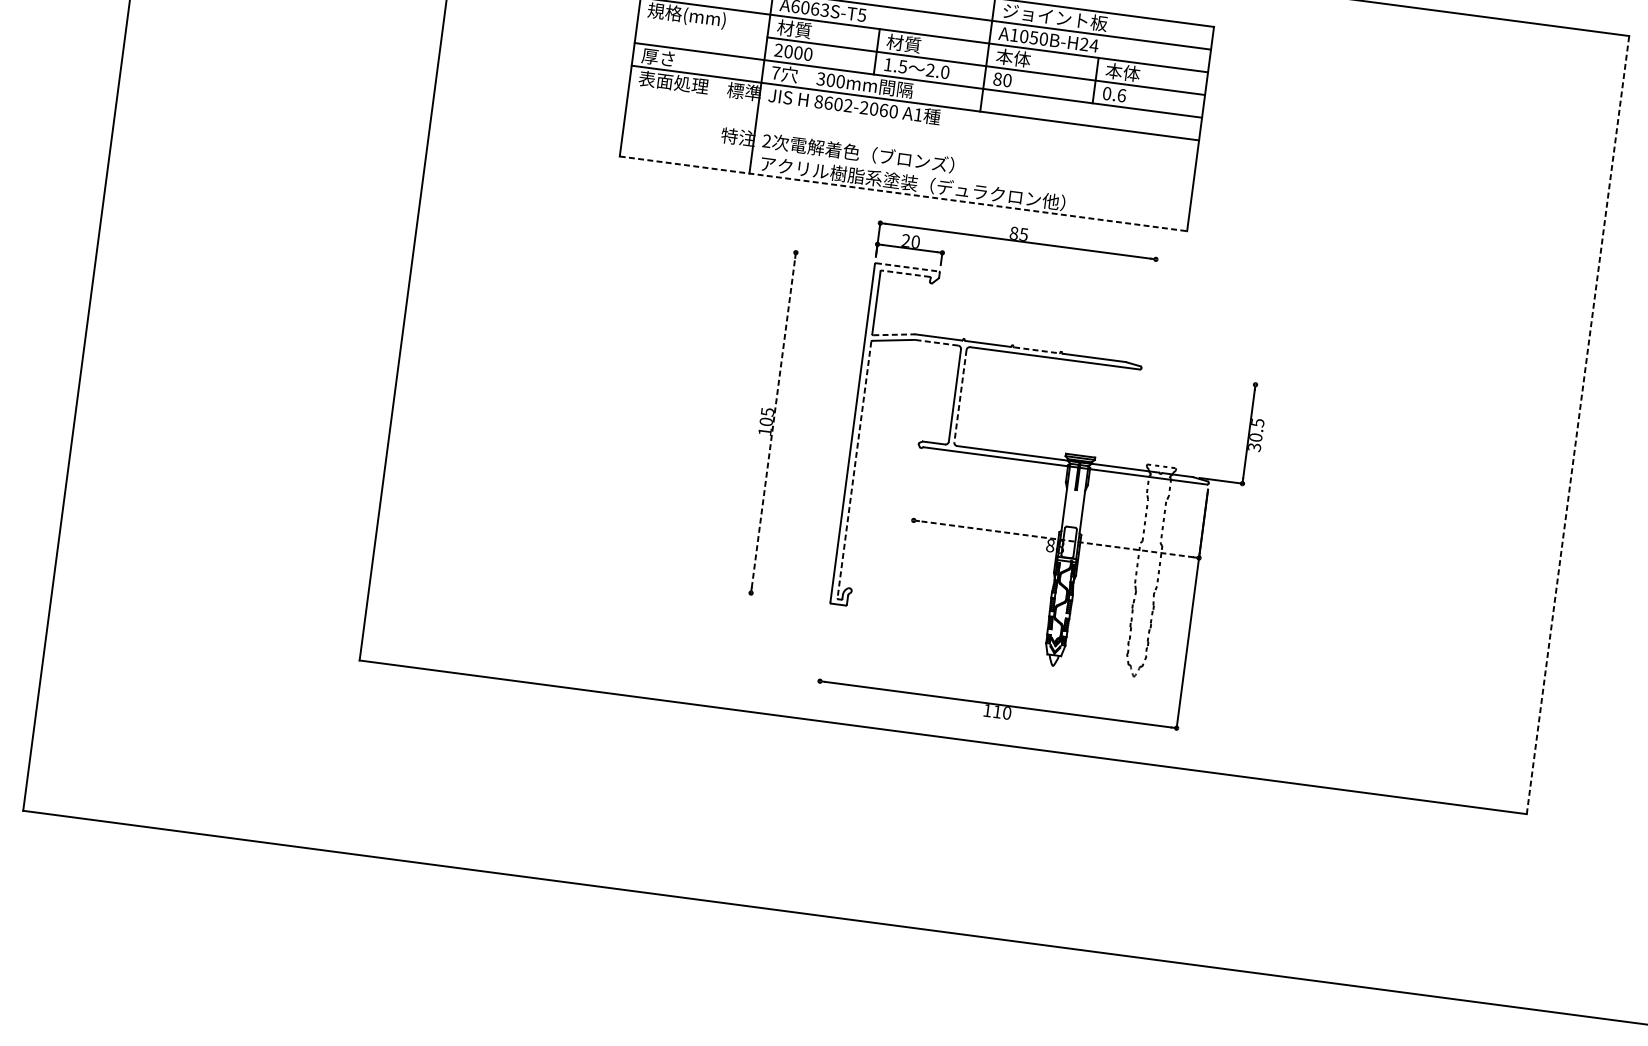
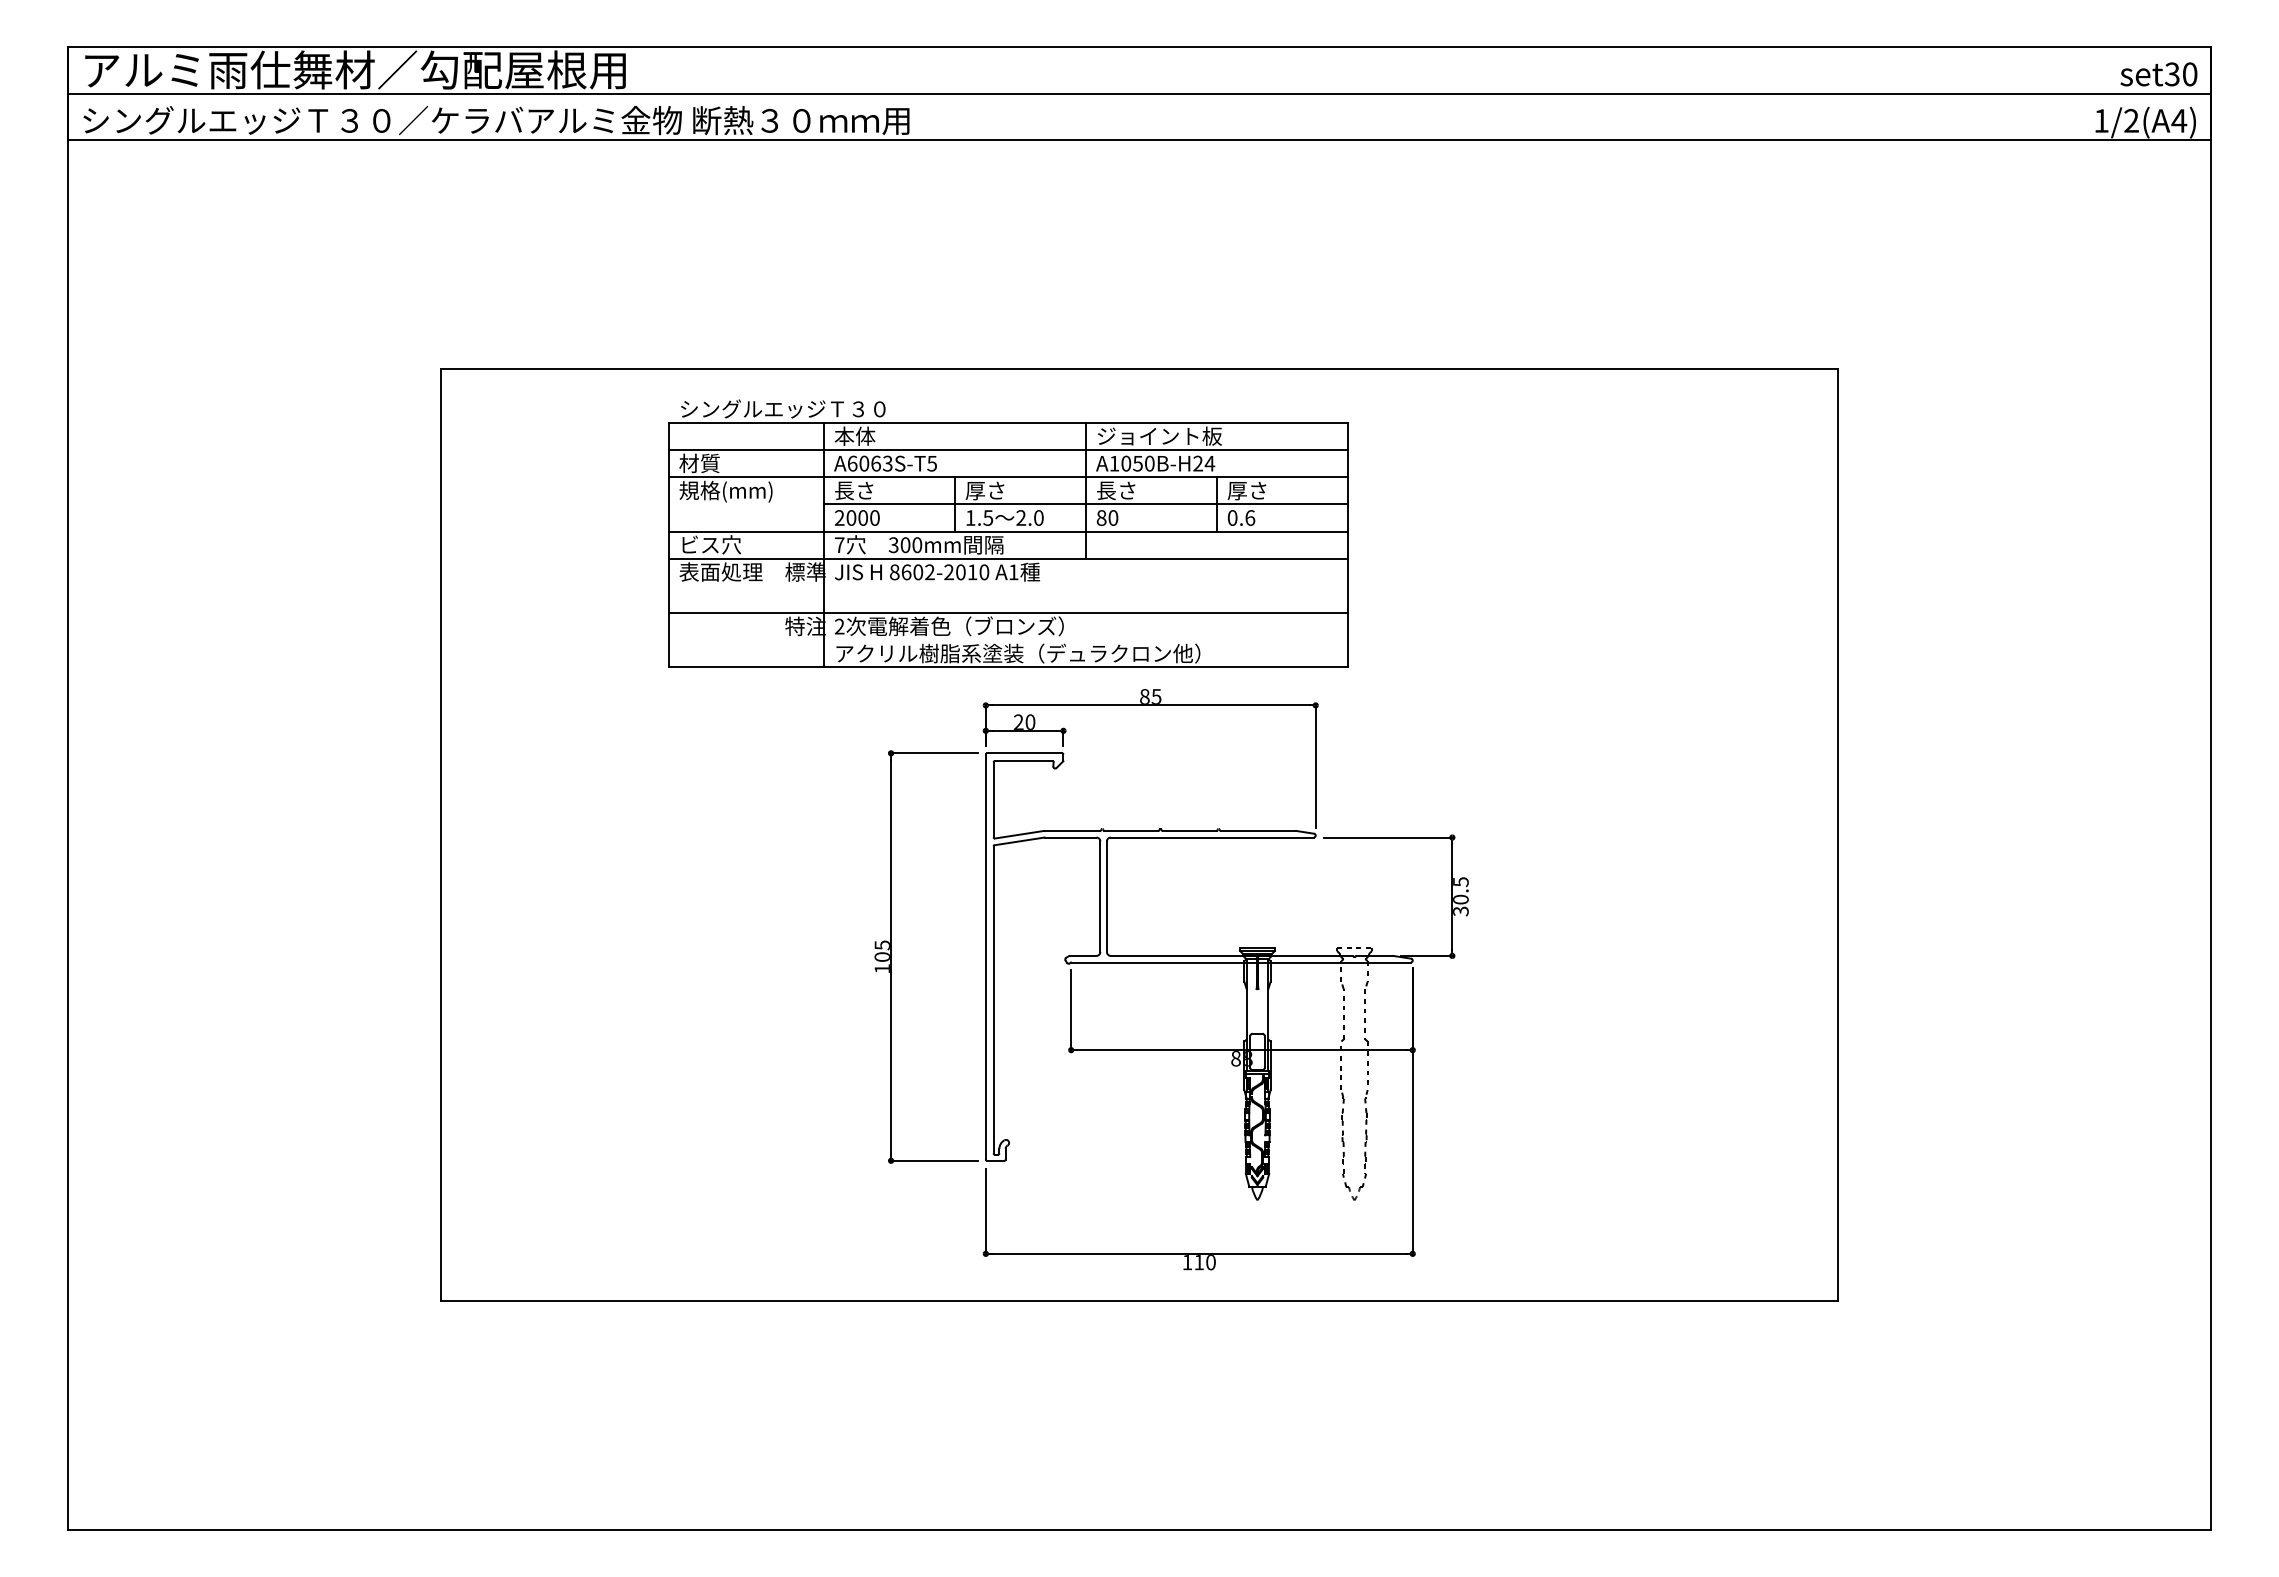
text: (794, 29) -> (854, 490), 材質 -> 長さ
text: (903, 43) -> (985, 490), 材質 -> 厚さ
text: (1013, 57) -> (1116, 490), 本体 -> 長さ
text: (668, 58) -> (710, 544), 厚さ -> ビス穴
text: (1122, 72) -> (1247, 490), 本体 -> 厚さ
text: (883, 110) -> (972, 572), 8602-2060 -> 8602-2010
line: (909, 148) -> (1008, 613), added
line: (903, 193) -> (1008, 667), dashed -> solid
line: (832, 257) -> (934, 753), added
line: (907, 267) -> (1024, 753), dashed -> solid
line: (905, 274) -> (1023, 761), dashed -> solid
line: (1149, 310) -> (1315, 766), added
line: (894, 334) -> (1019, 834), dashed -> solid
line: (936, 342) -> (1070, 837), dashed -> solid
line: (1036, 349) -> (1189, 830), dashed -> solid
line: (1201, 377) -> (1387, 837), added
line: (960, 396) -> (1106, 897), dashed -> solid
line: (773, 423) -> (891, 957), dashed -> solid
line: (1578, 425) -> (1838, 835), dashed -> solid
line: (854, 469) -> (993, 999), dashed -> solid
line: (918, 487) -> (1071, 1010), added
line: (1055, 539) -> (1241, 1050), dashed -> solid
line: (787, 597) -> (934, 1160), added
line: (824, 644) -> (985, 1210), added

